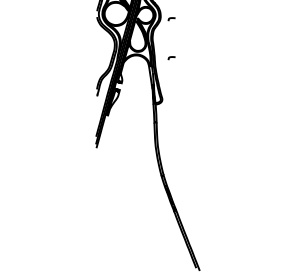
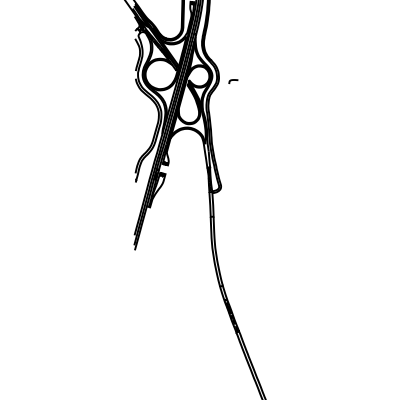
curve: (171, 57) -> (233, 131), removed

